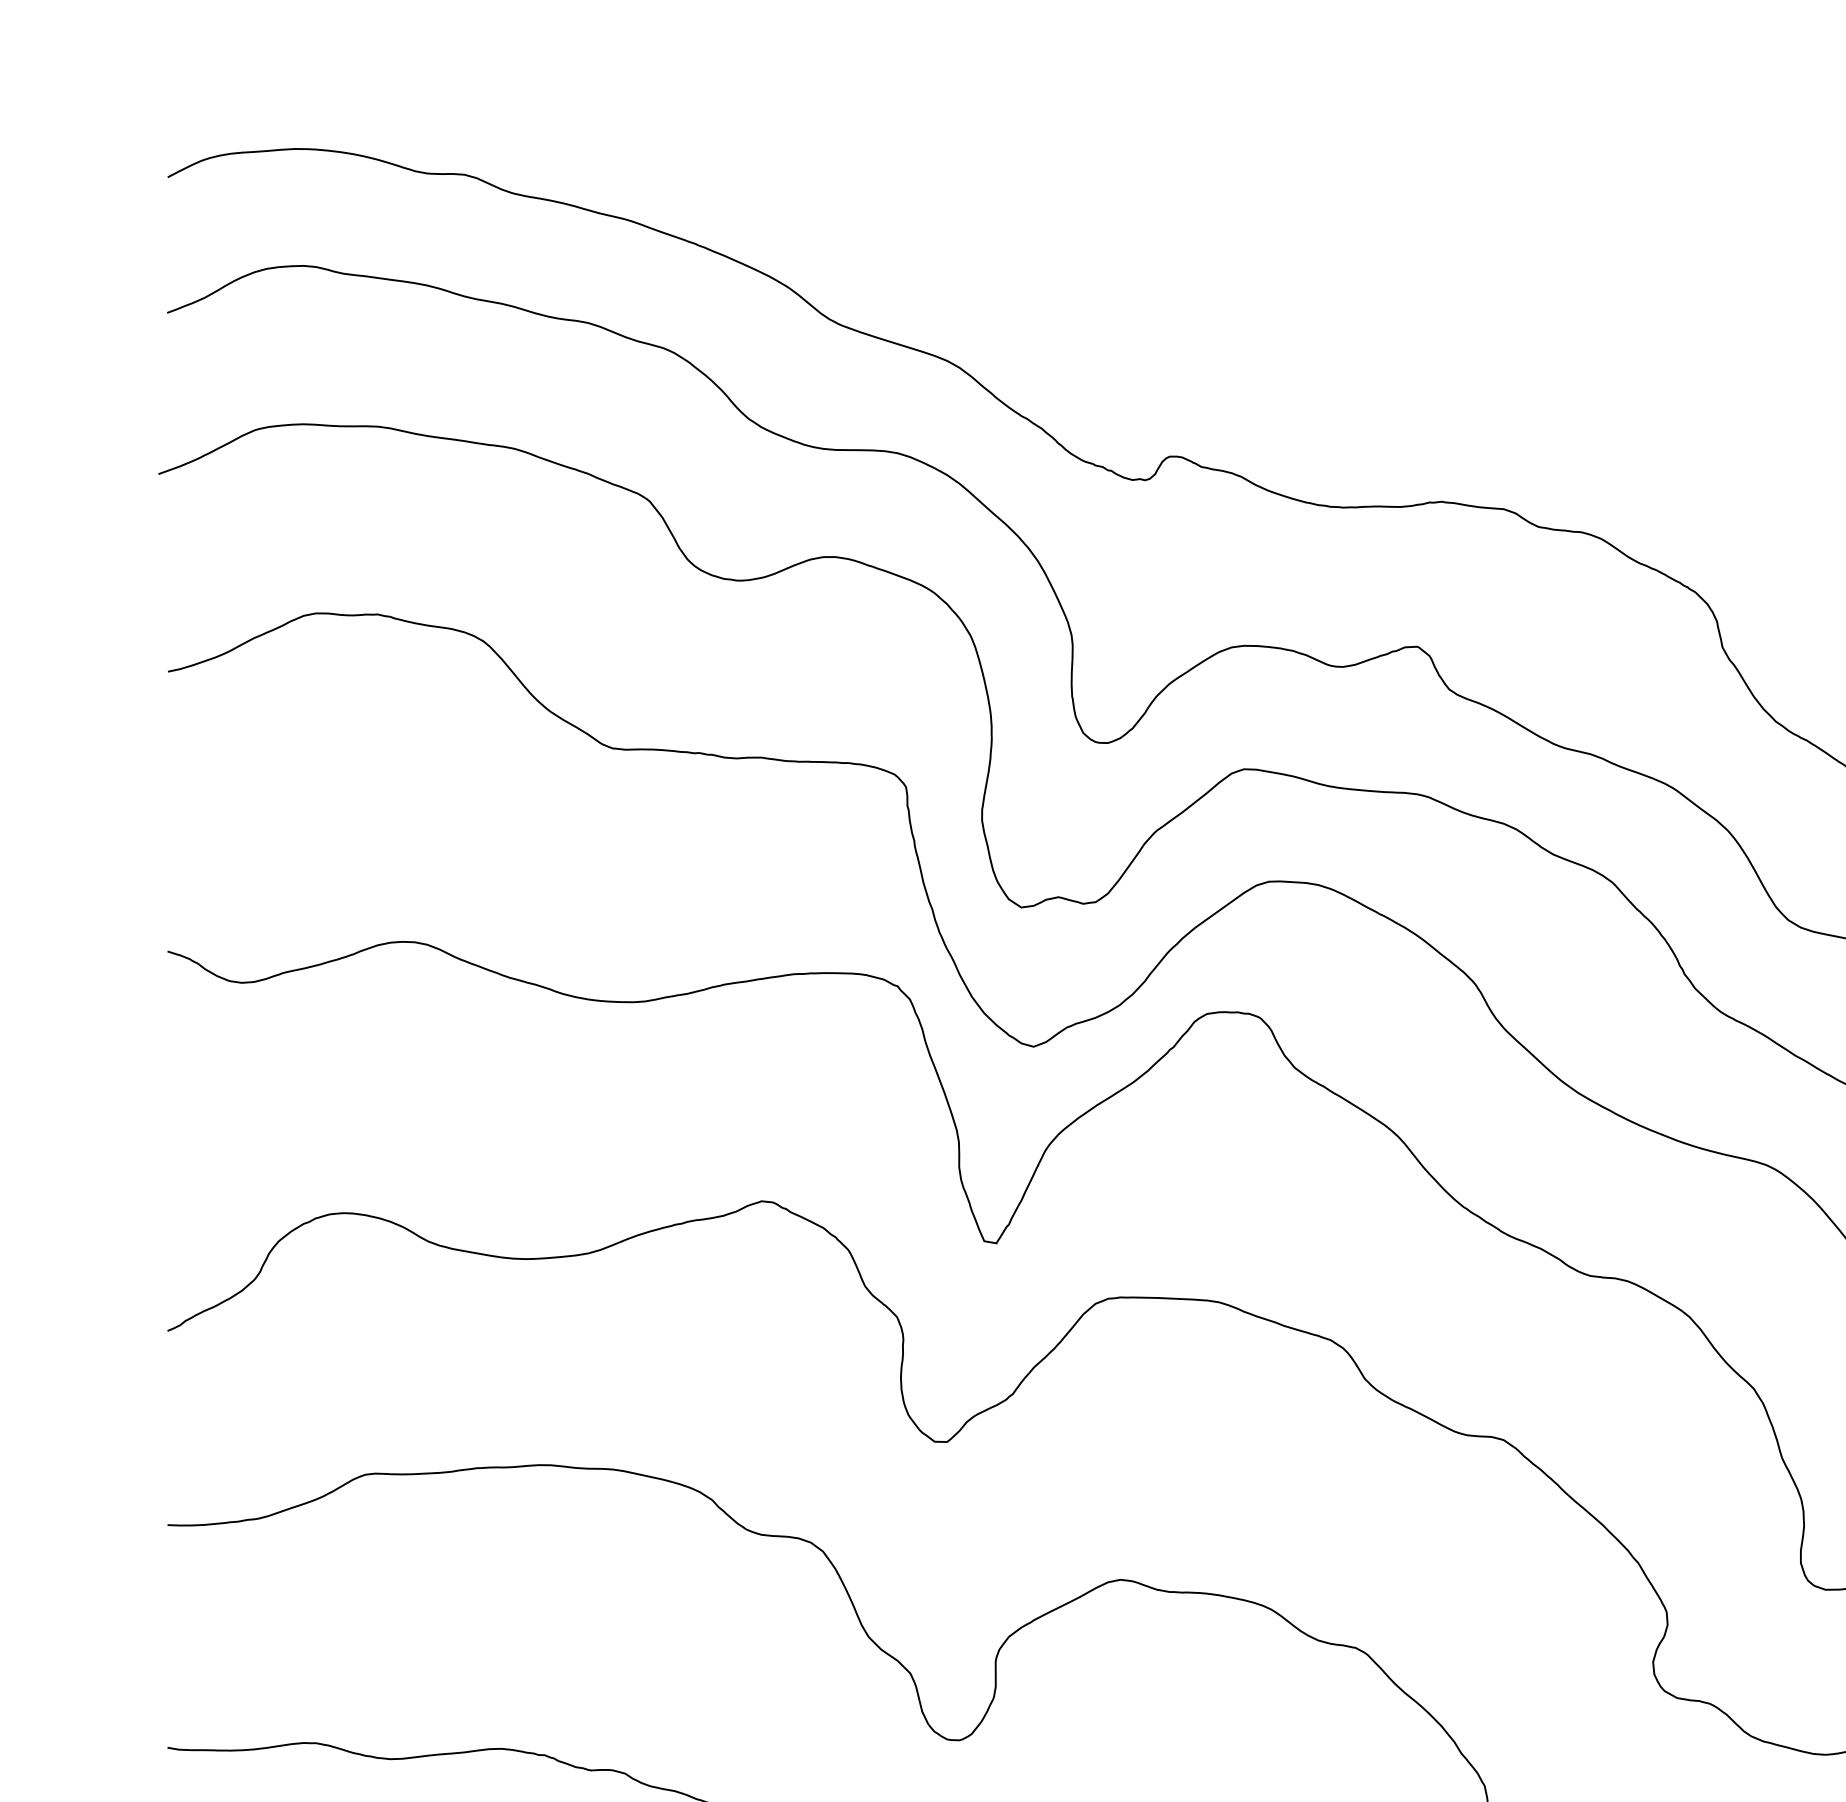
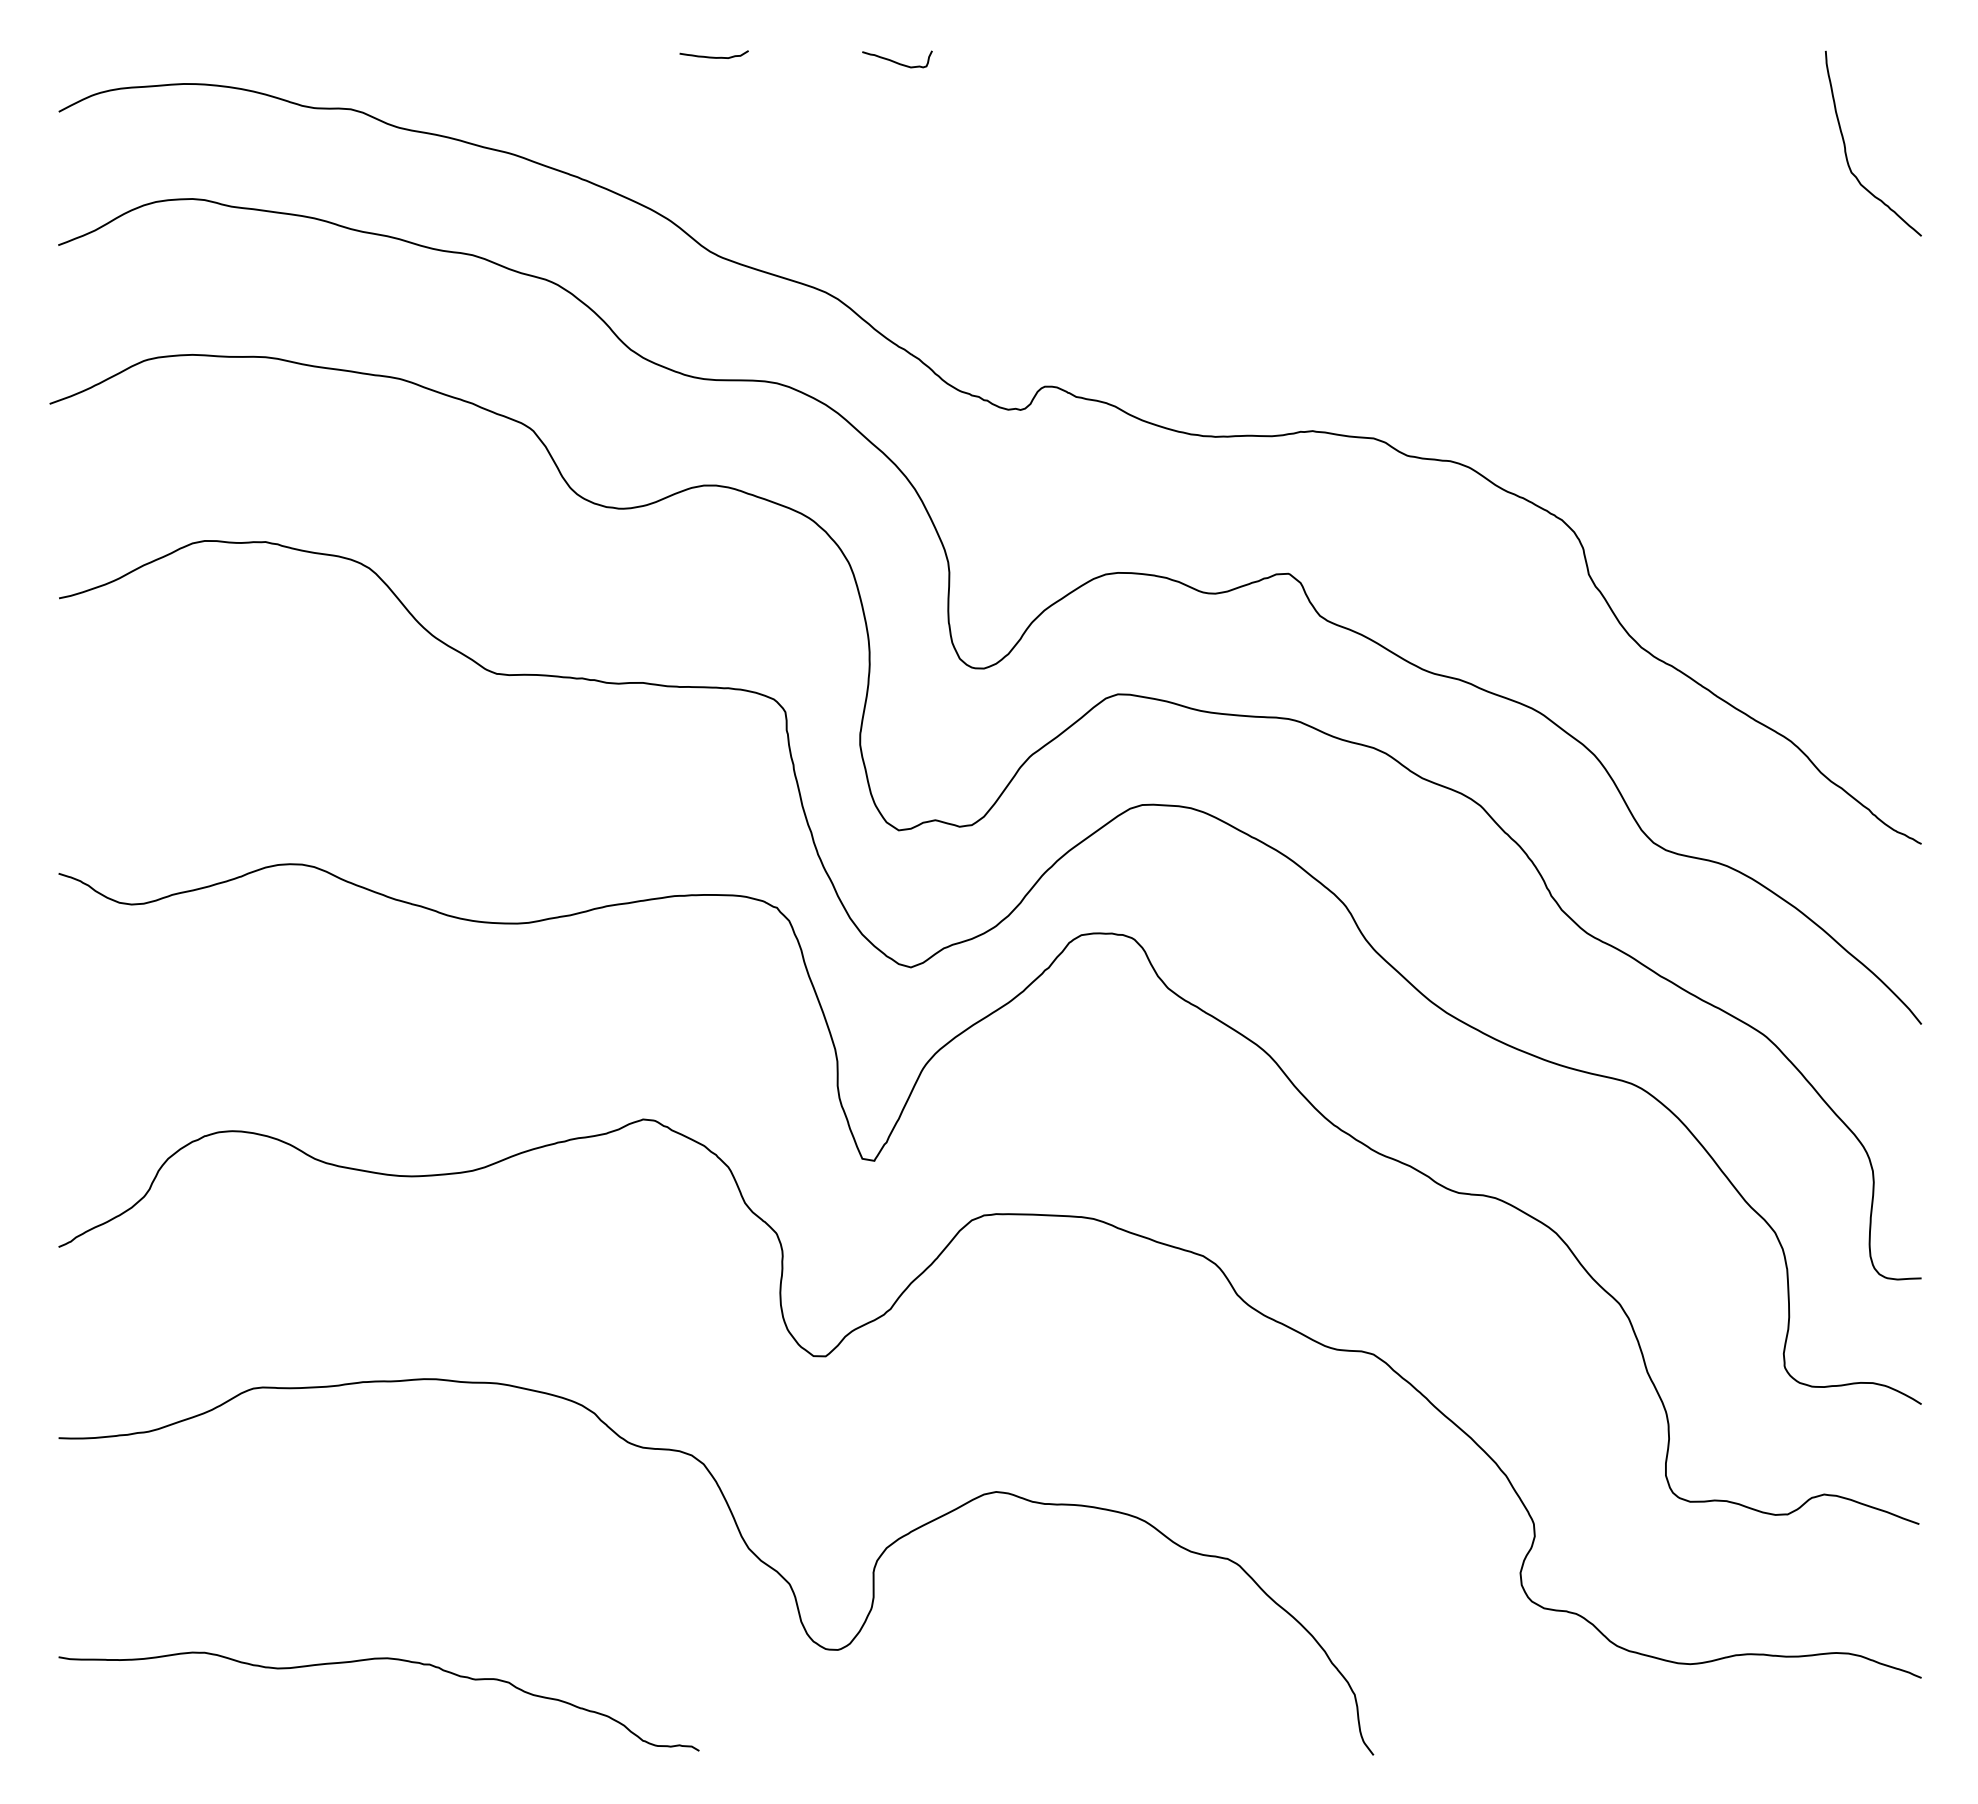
curve: (833, 121) -> (713, 56), added
curve: (1019, 126) -> (896, 61), added

